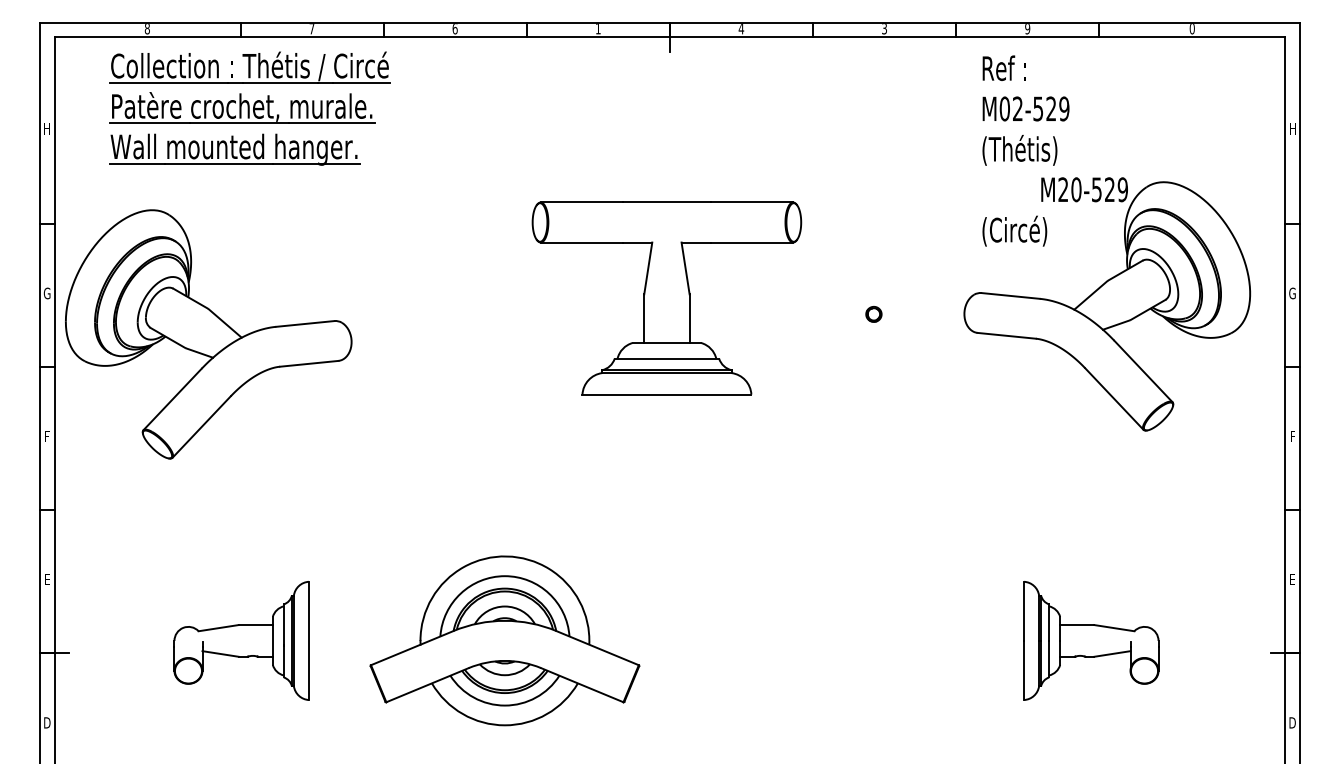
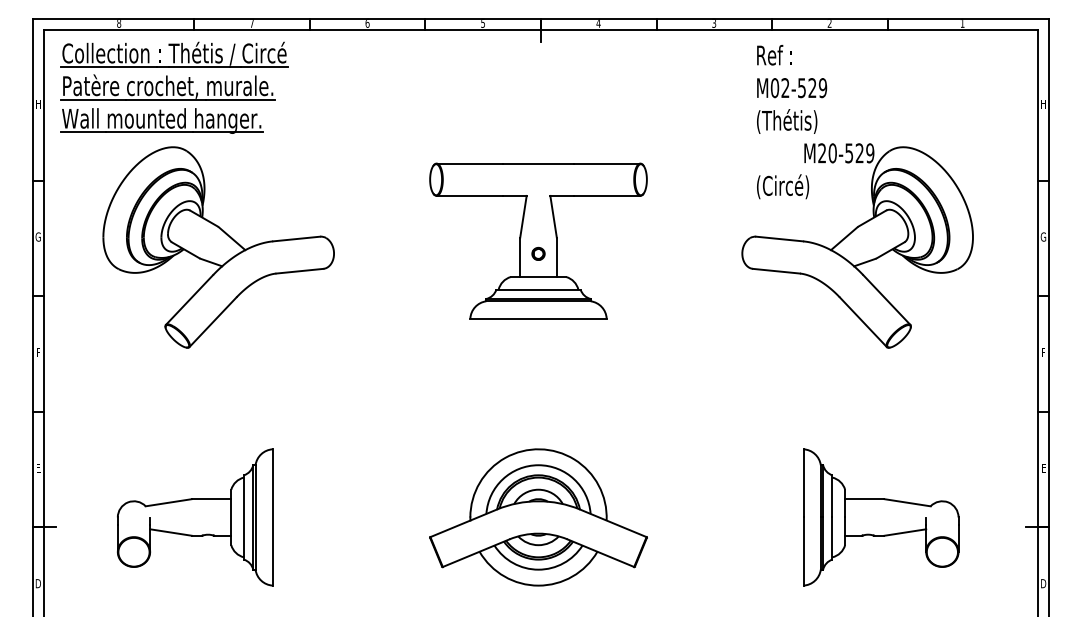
text: (597, 29) -> (482, 23), 1 -> 5
text: (1027, 29) -> (829, 23), 9 -> 2
text: (1191, 29) -> (961, 23), 0 -> 1
part: (249, 108) -> (174, 87), moved
part: (1124, 243) -> (871, 196), moved
part: (873, 314) -> (538, 254), moved
part: (208, 334) -> (218, 247), moved
part: (241, 640) -> (195, 517), size x1.43
part: (504, 640) -> (538, 517), moved
part: (1091, 640) -> (881, 517), size x1.43

